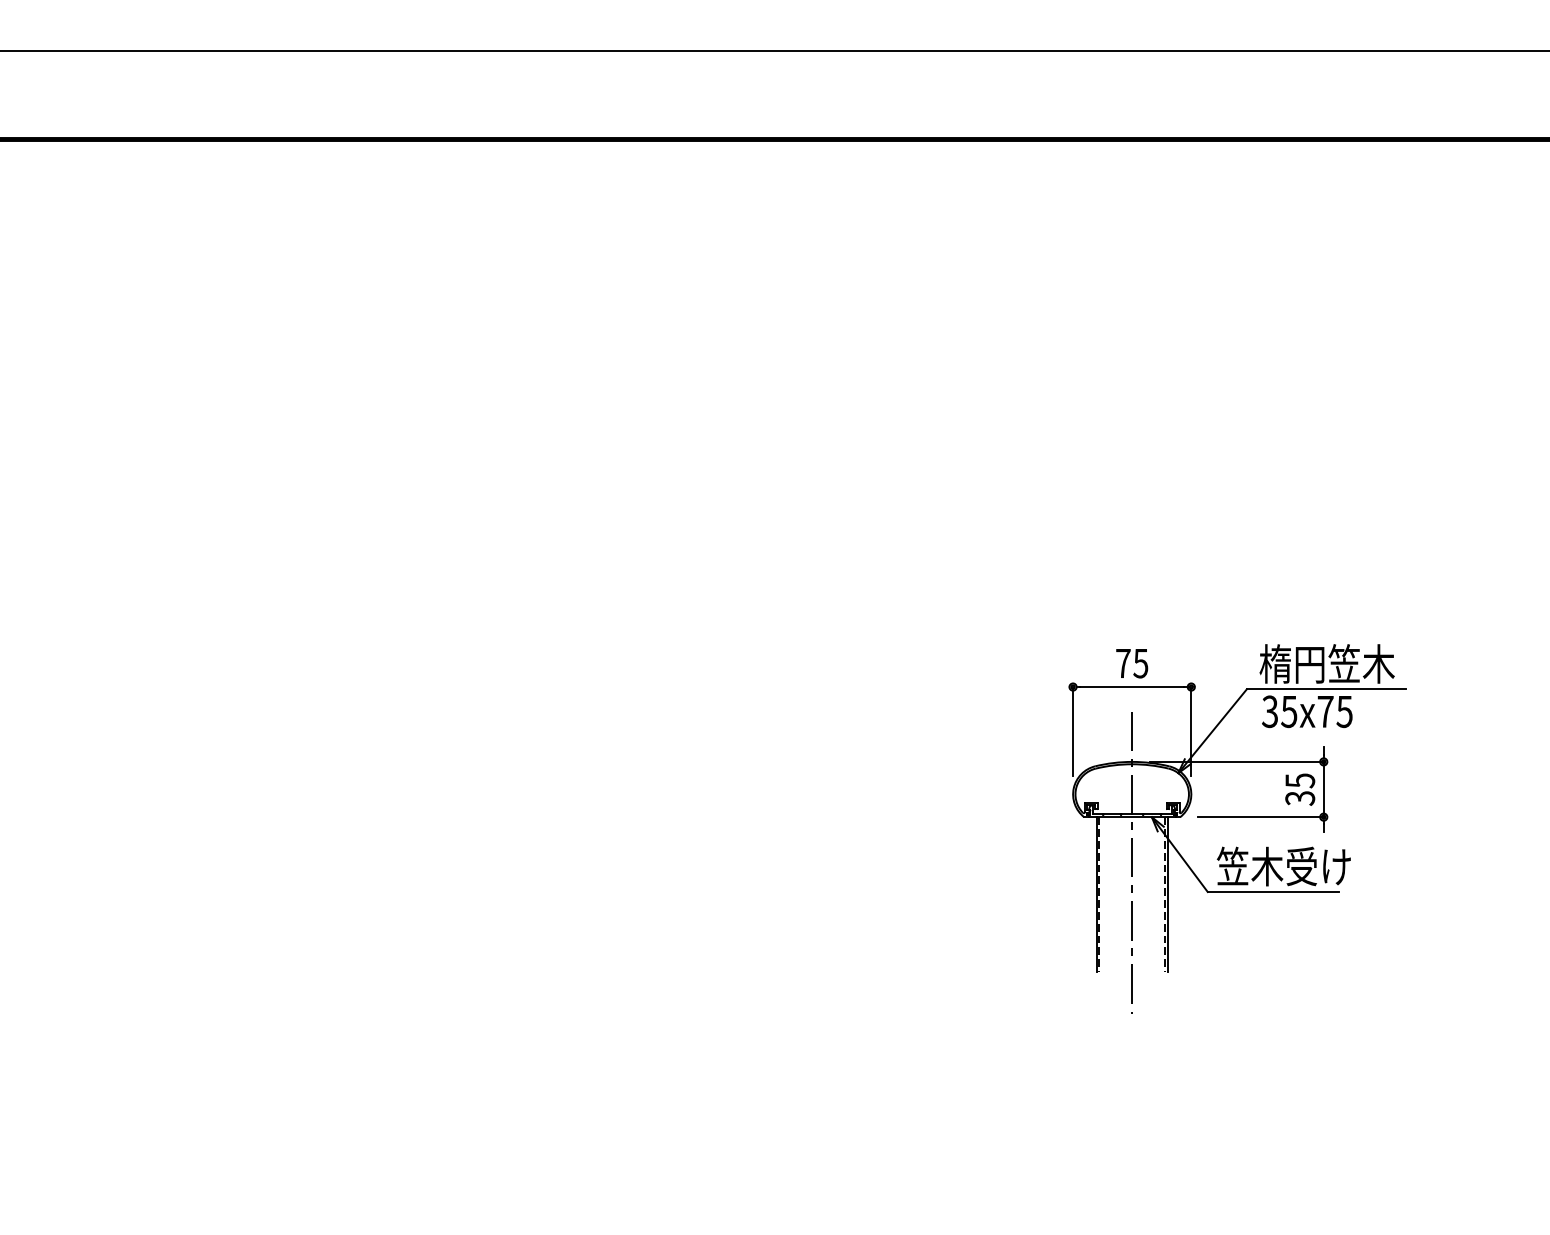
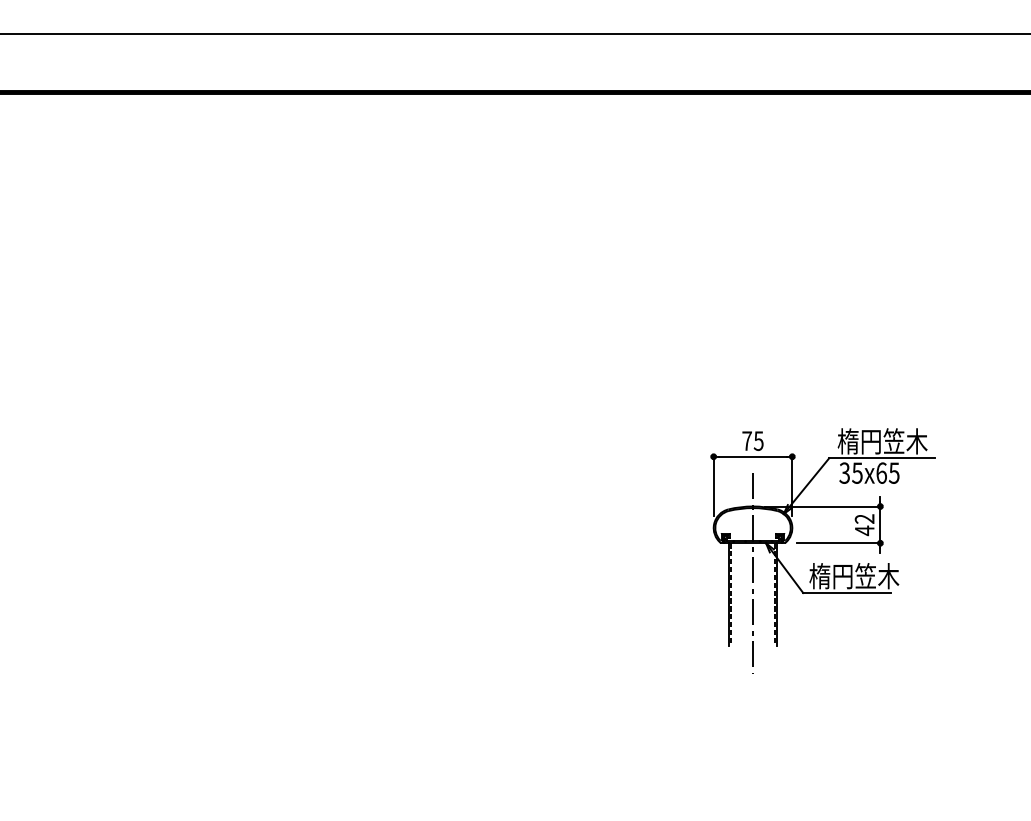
text: (1325, 710) -> (881, 472), 35x75 -> 35x65
text: (1299, 790) -> (864, 525), 35 -> 42
text: (1284, 867) -> (854, 576), 笠木受け -> 楕円笠木

